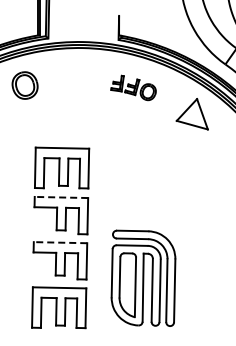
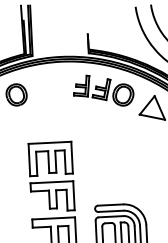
part: (133, 87) -> (103, 90), size x1.67
line: (61, 197) -> (51, 182), dashed -> solid
line: (60, 242) -> (53, 218), dashed -> solid

